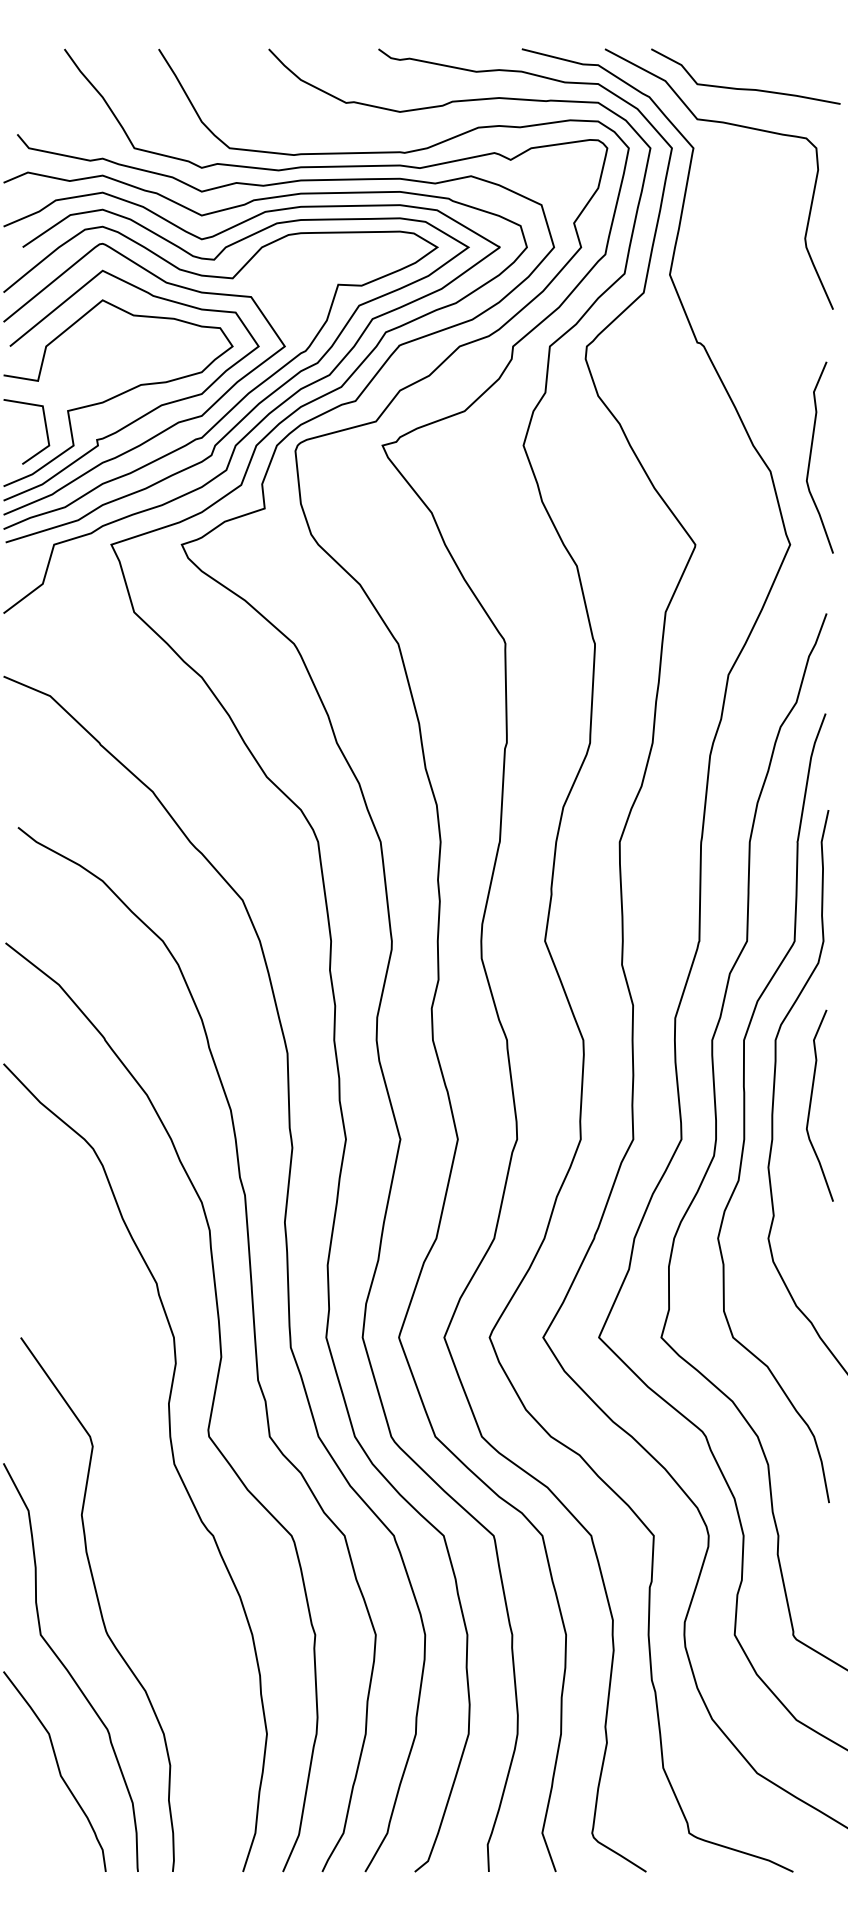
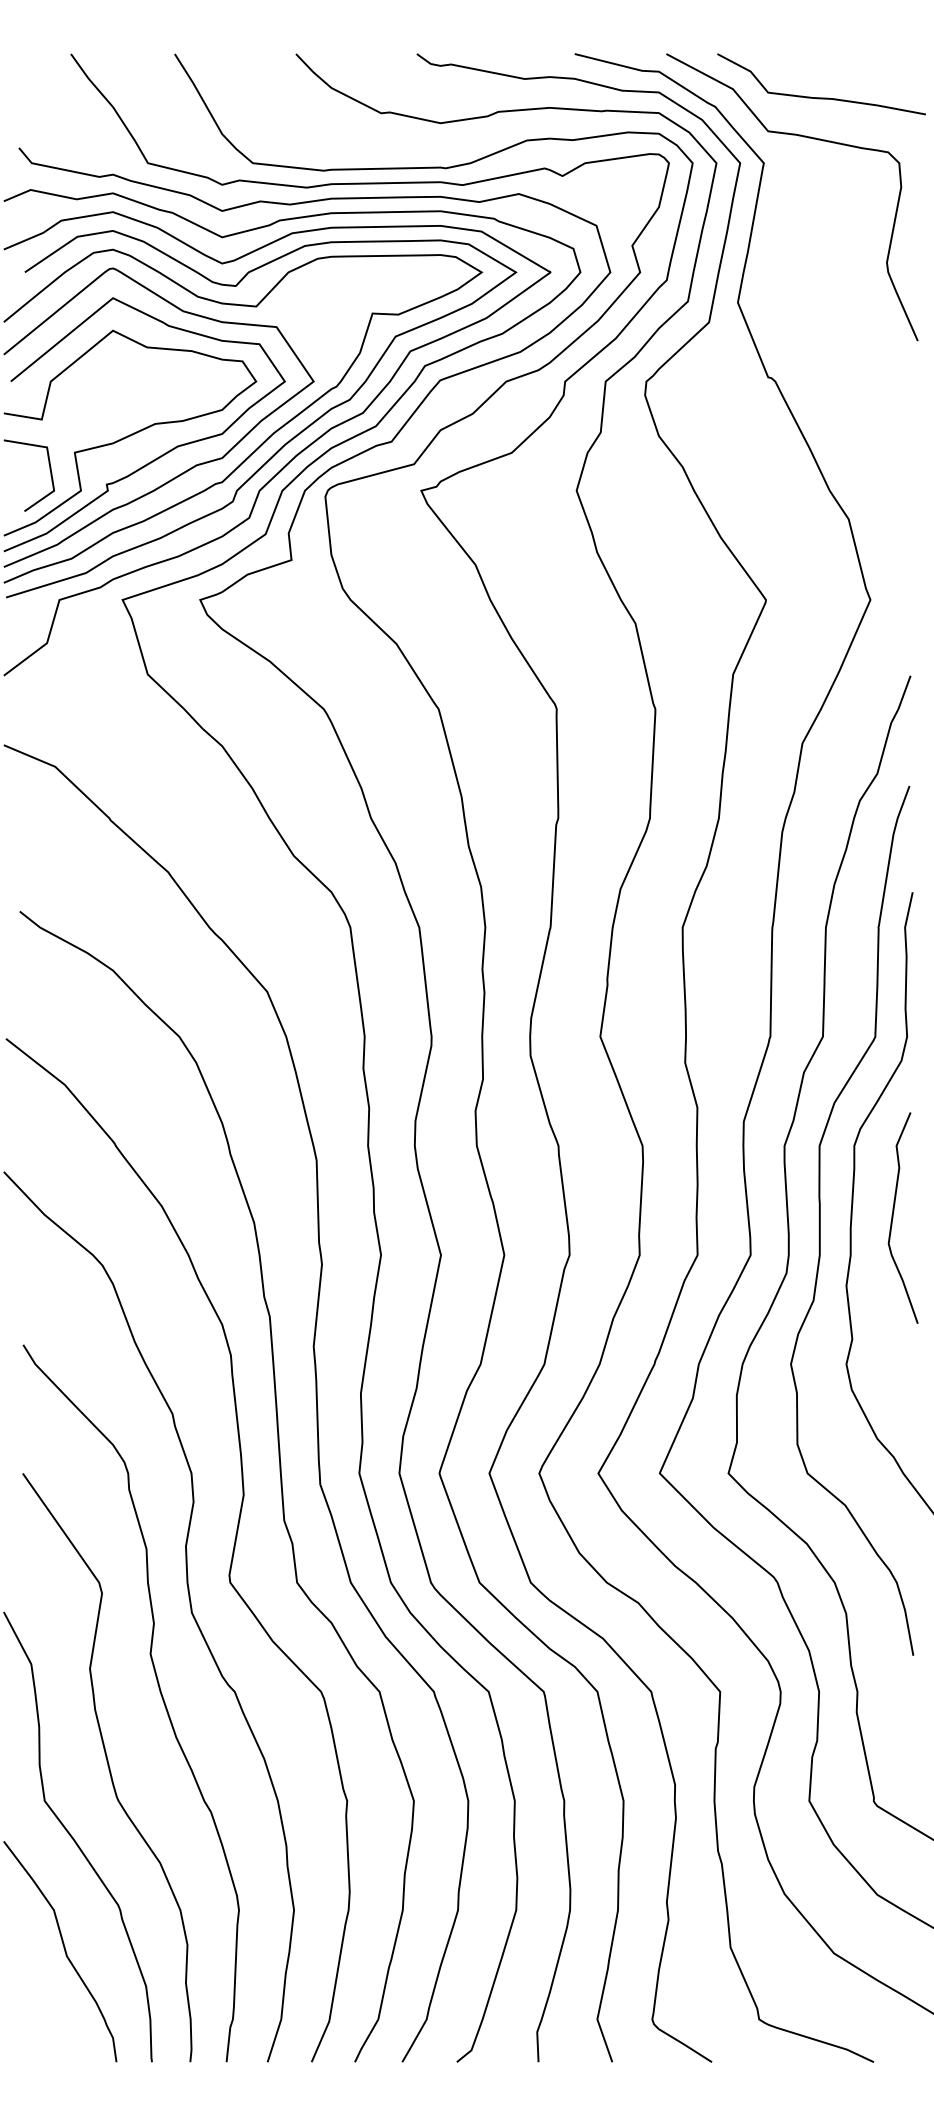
curve: (811, 457) -> (893, 503), removed
curve: (144, 1536) -> (159, 1692), added

